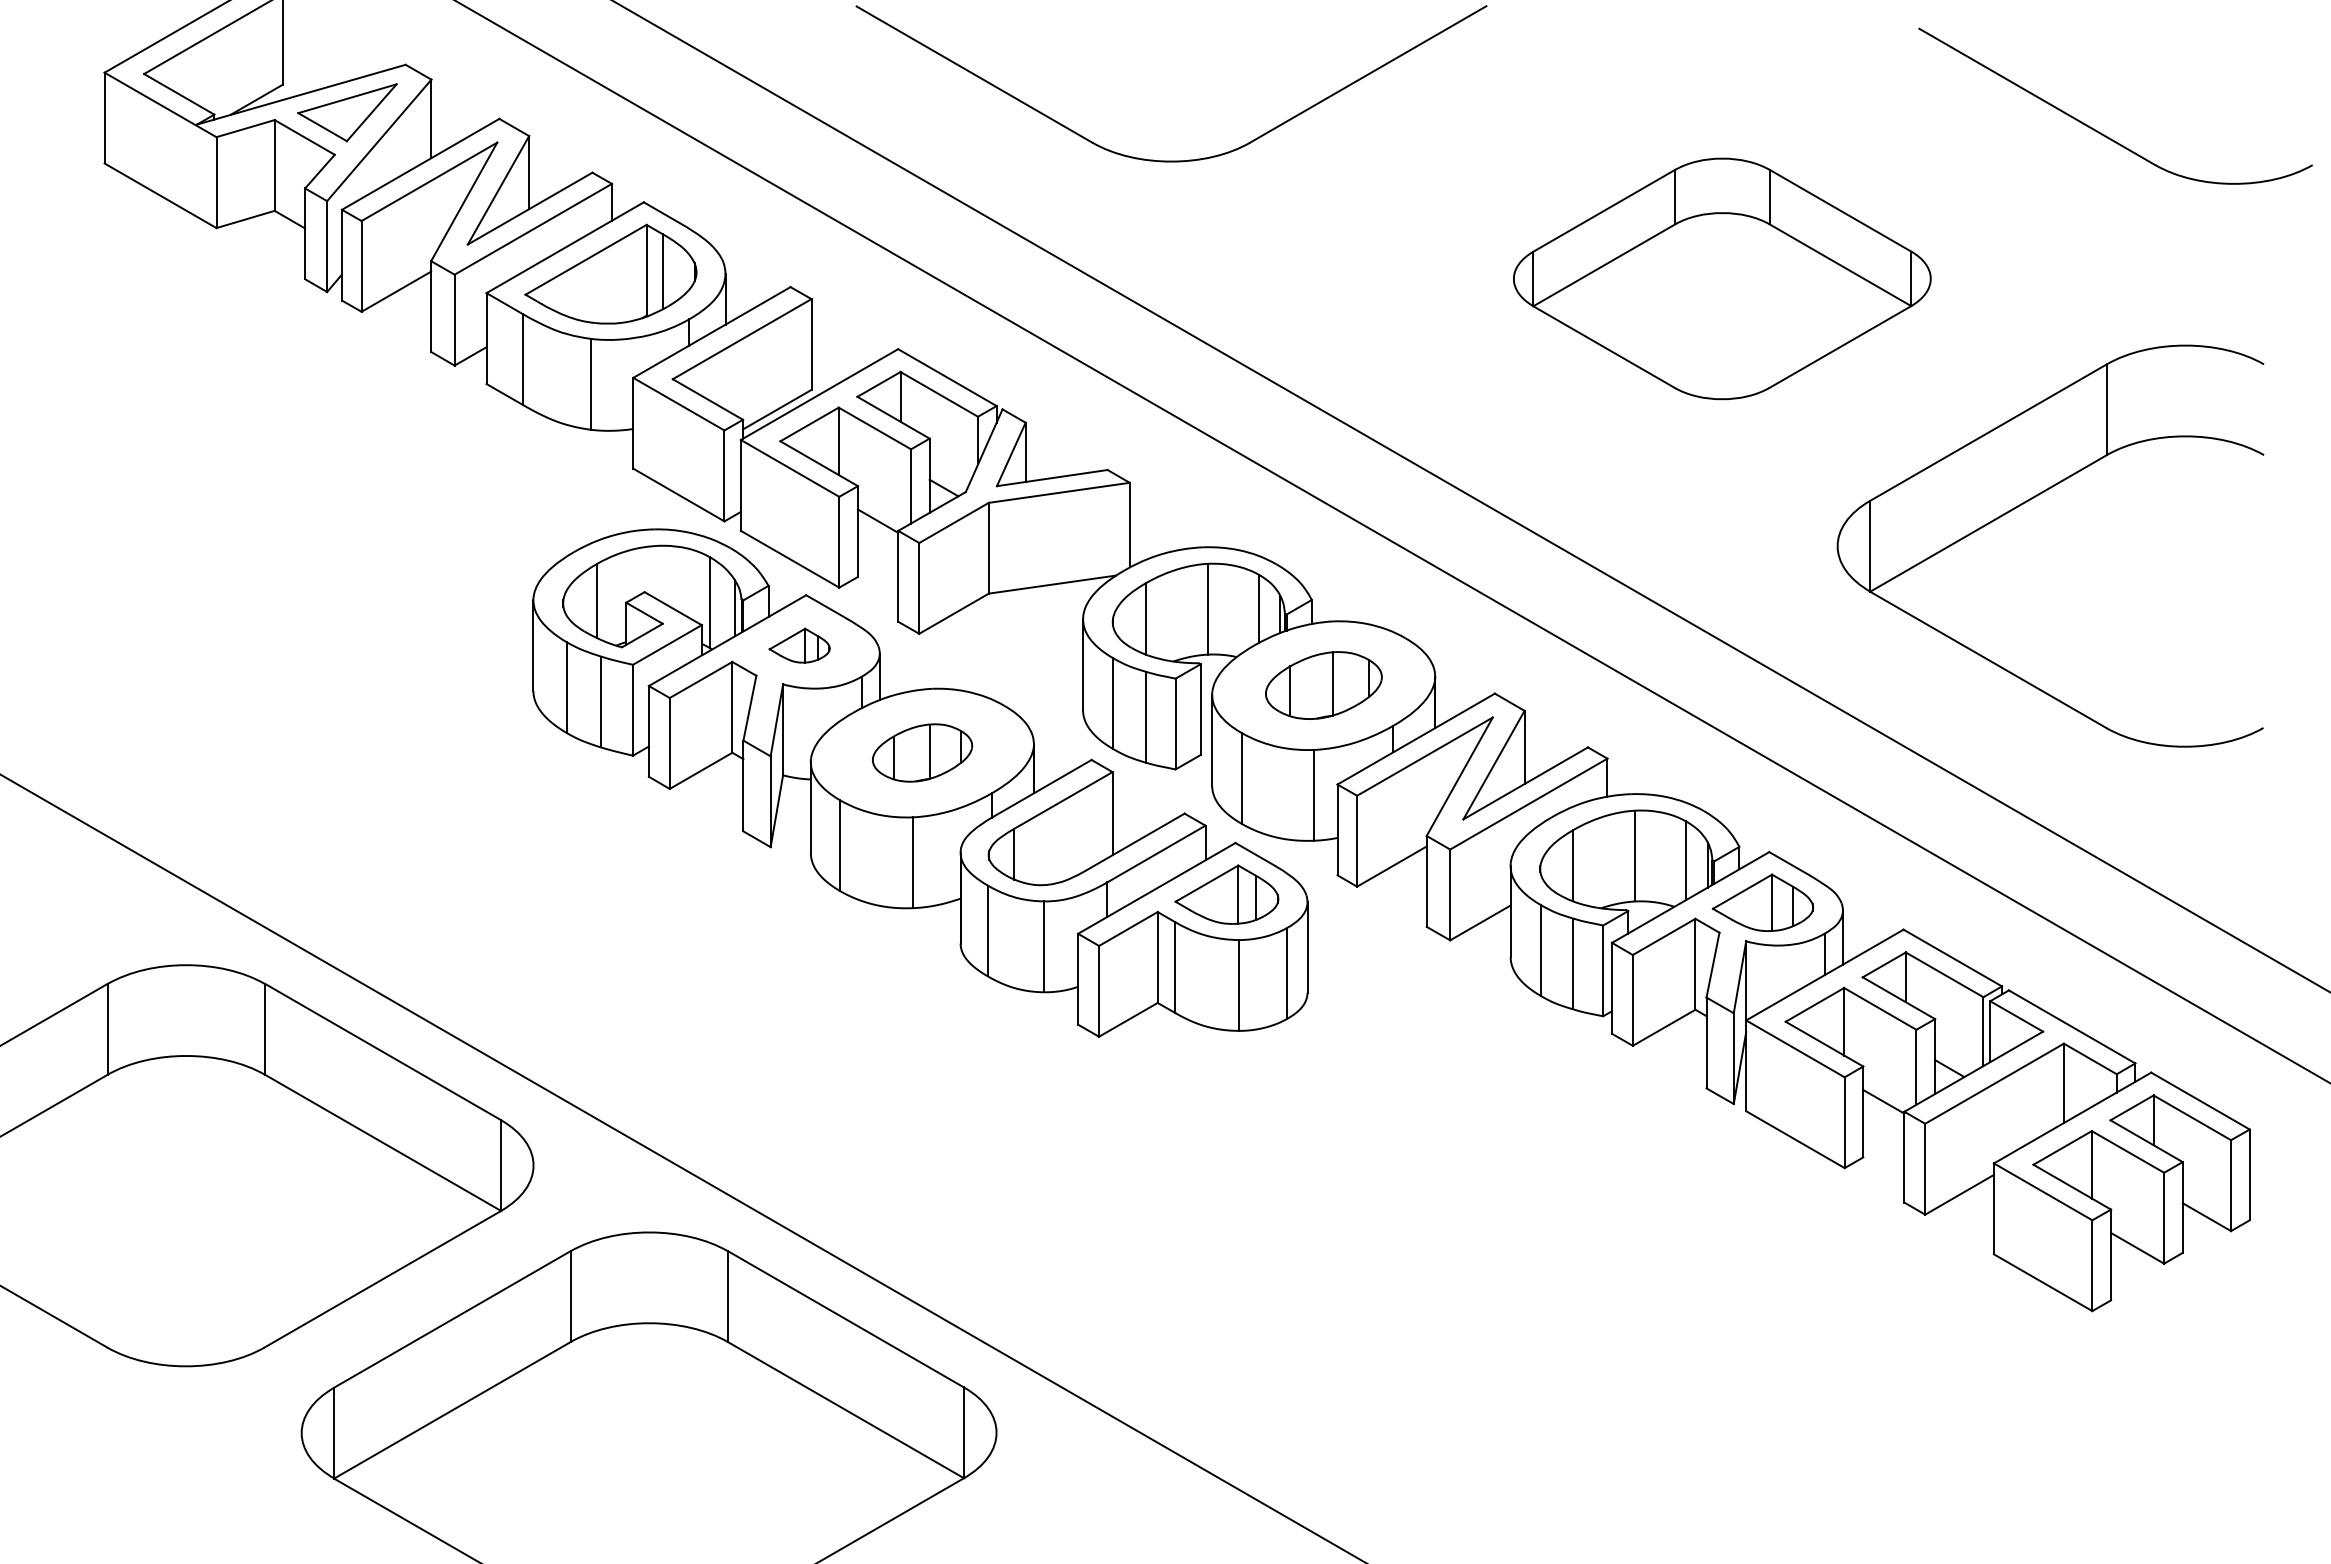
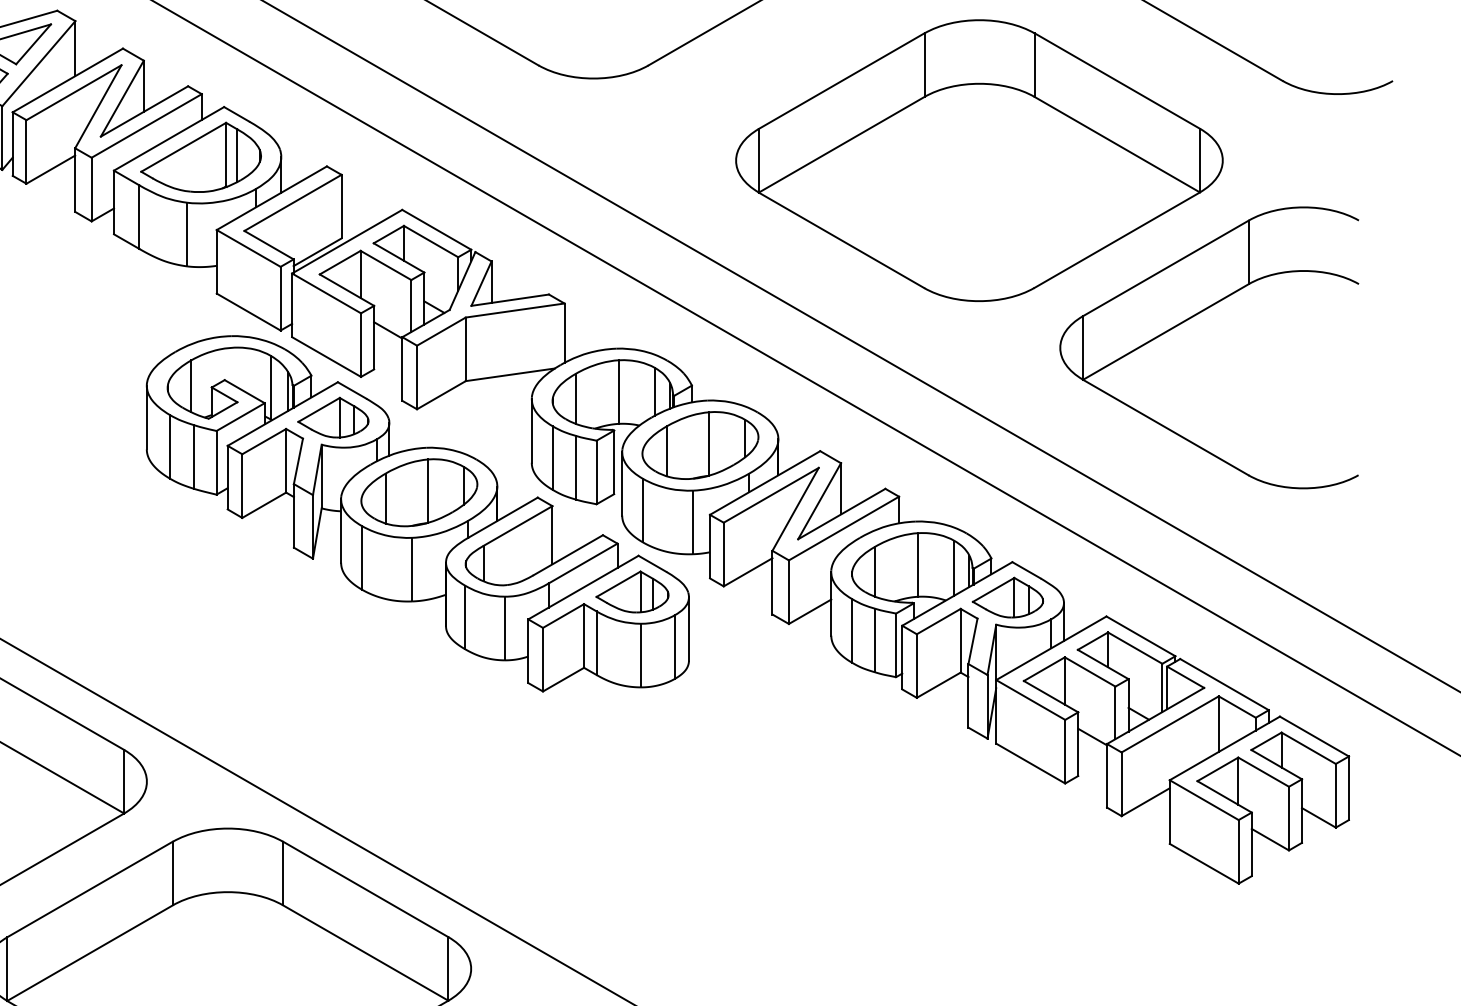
part: (1722, 278) -> (979, 160), size x1.67
part: (799, 645) -> (333, 417), size x1.67
part: (1323, 685) -> (700, 445), size x1.43
part: (922, 752) -> (419, 492), size x1.67

